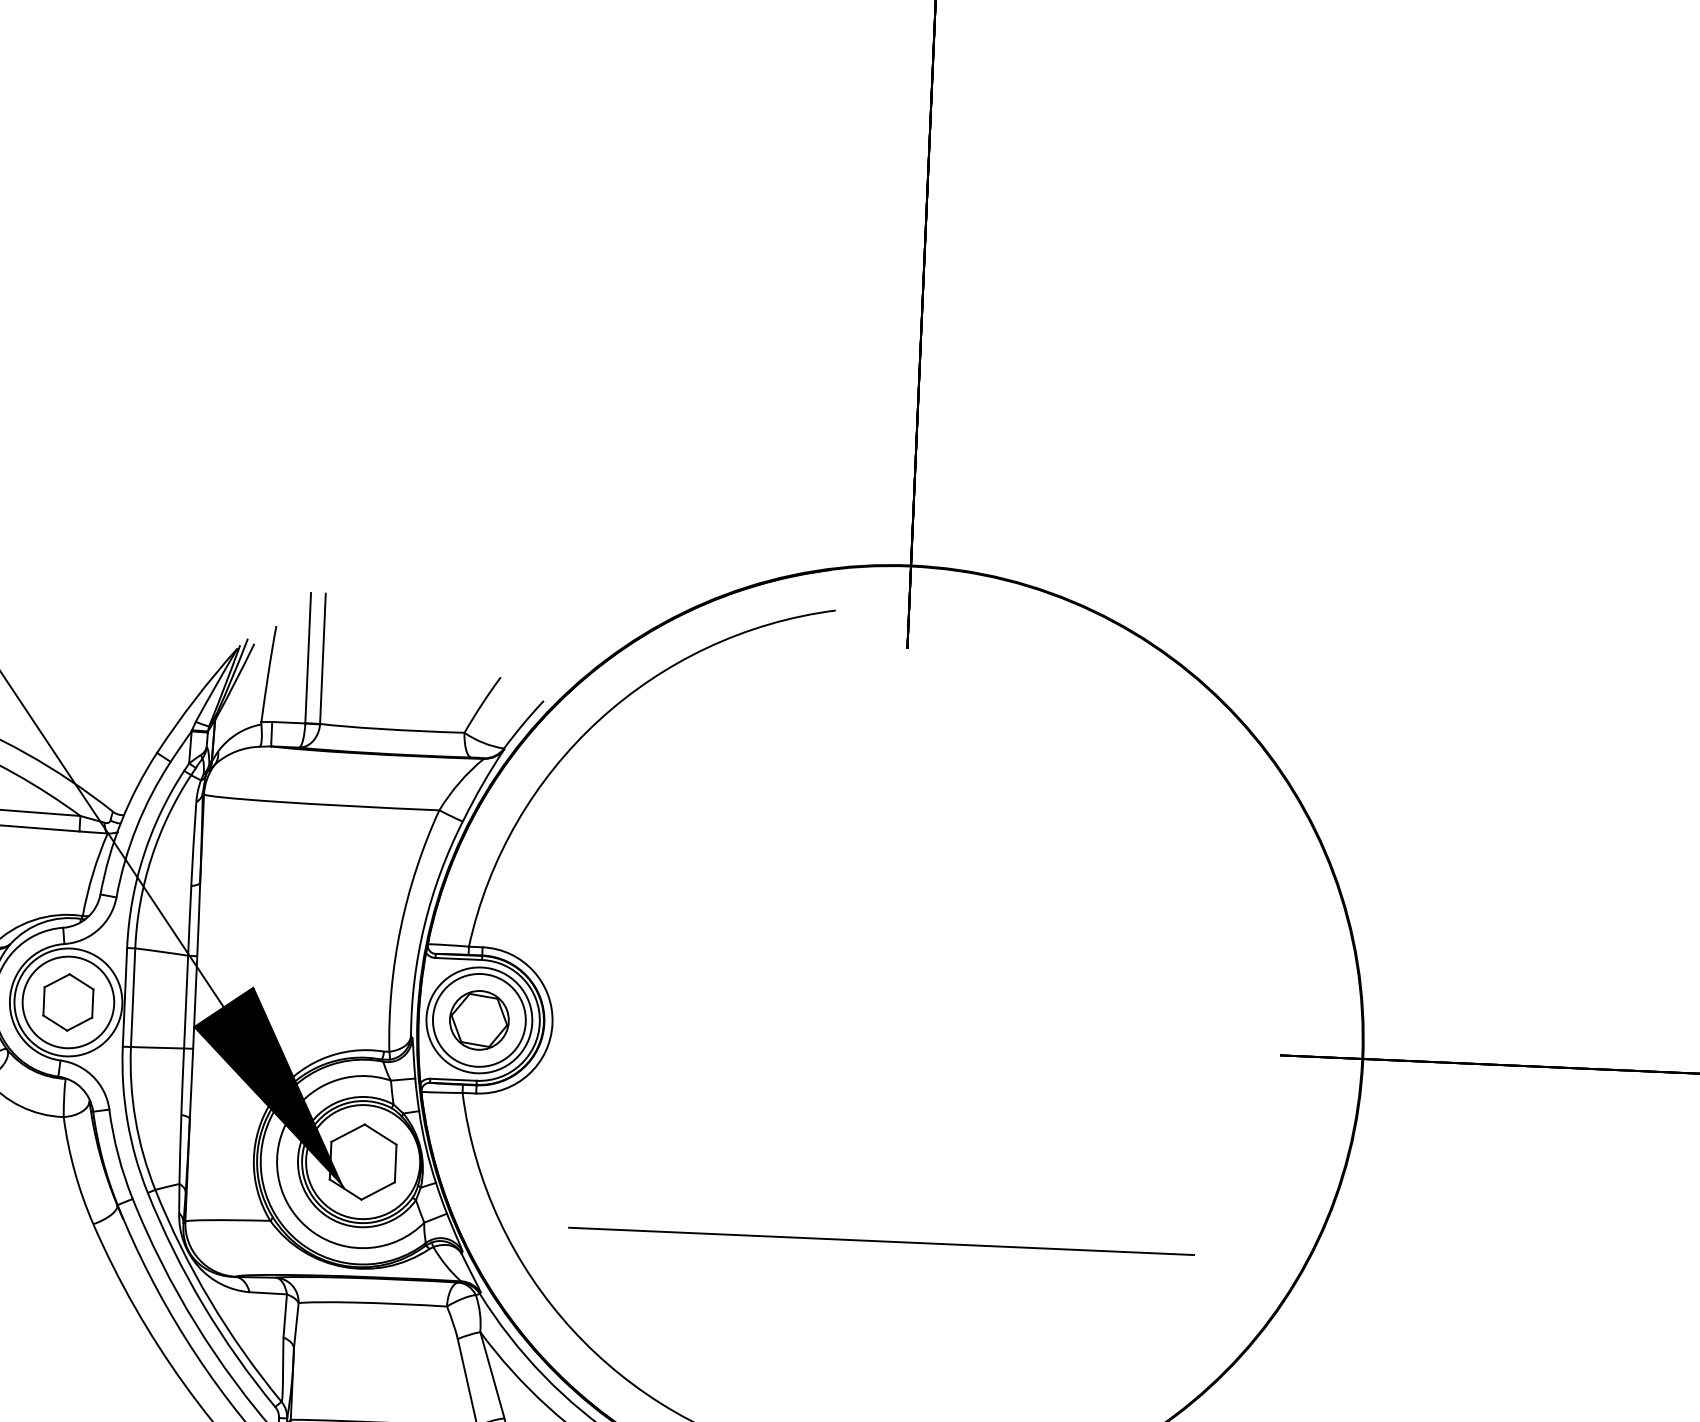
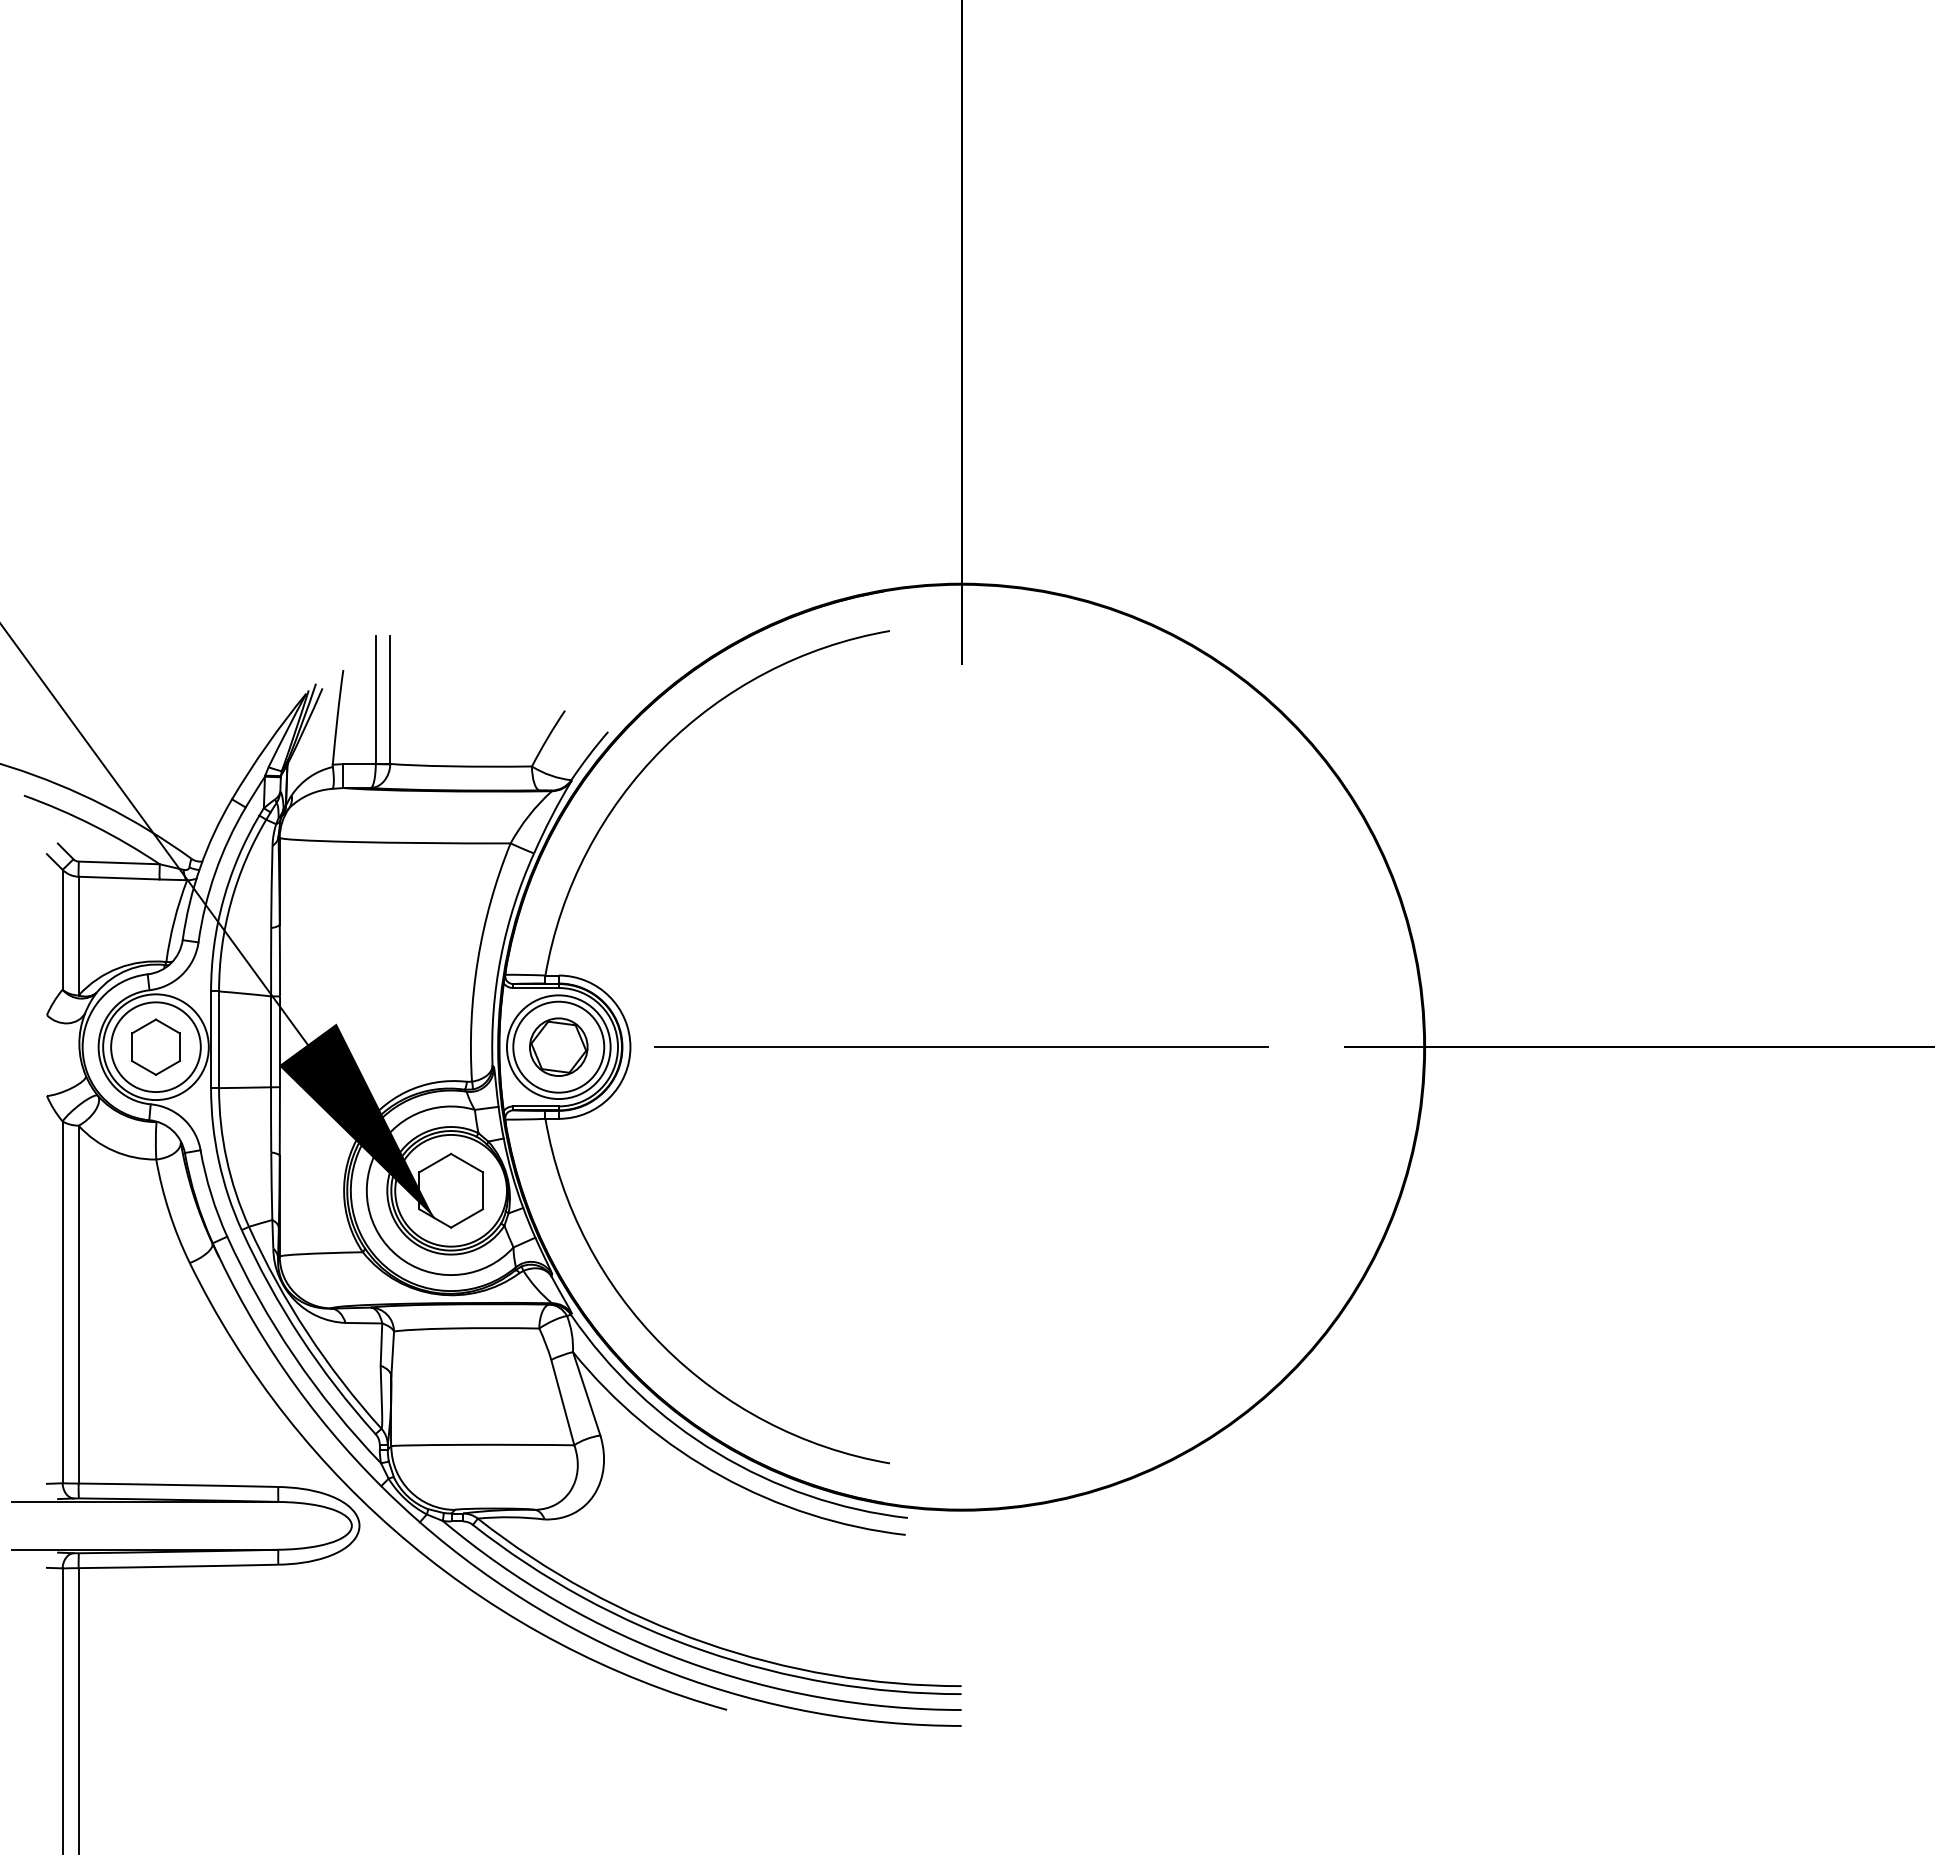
line: (881, 1240) -> (961, 1046), moved

